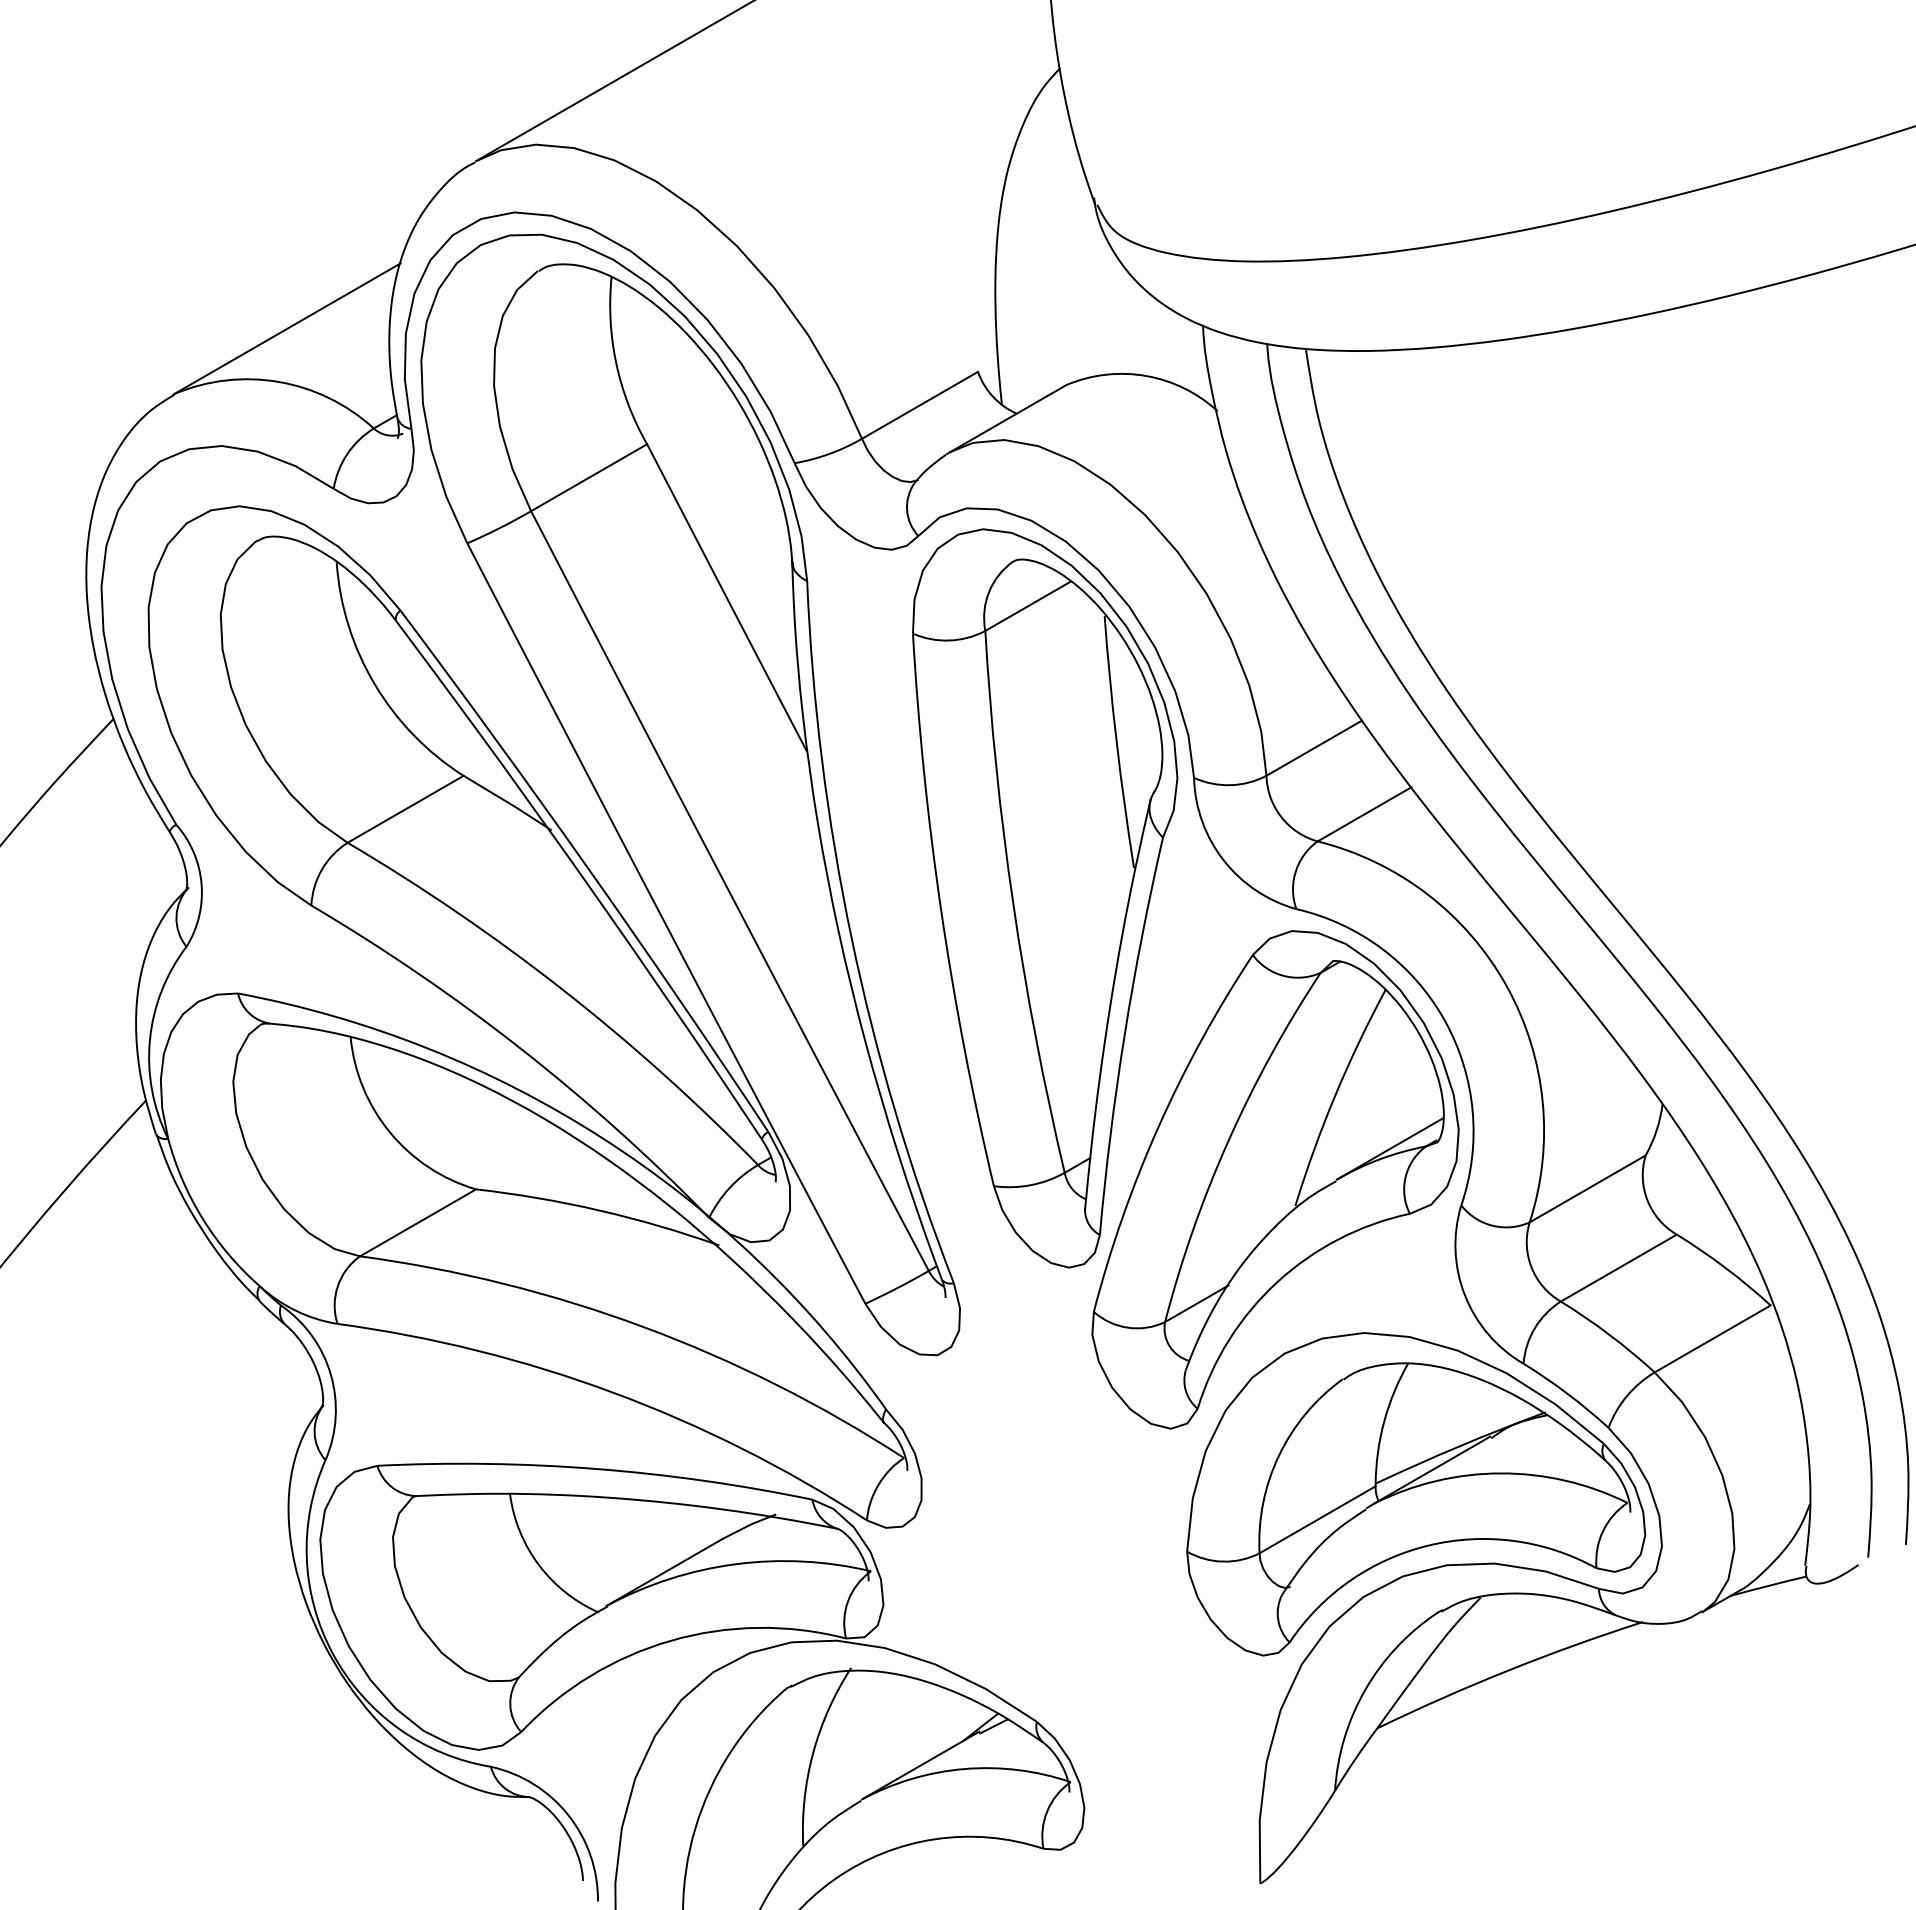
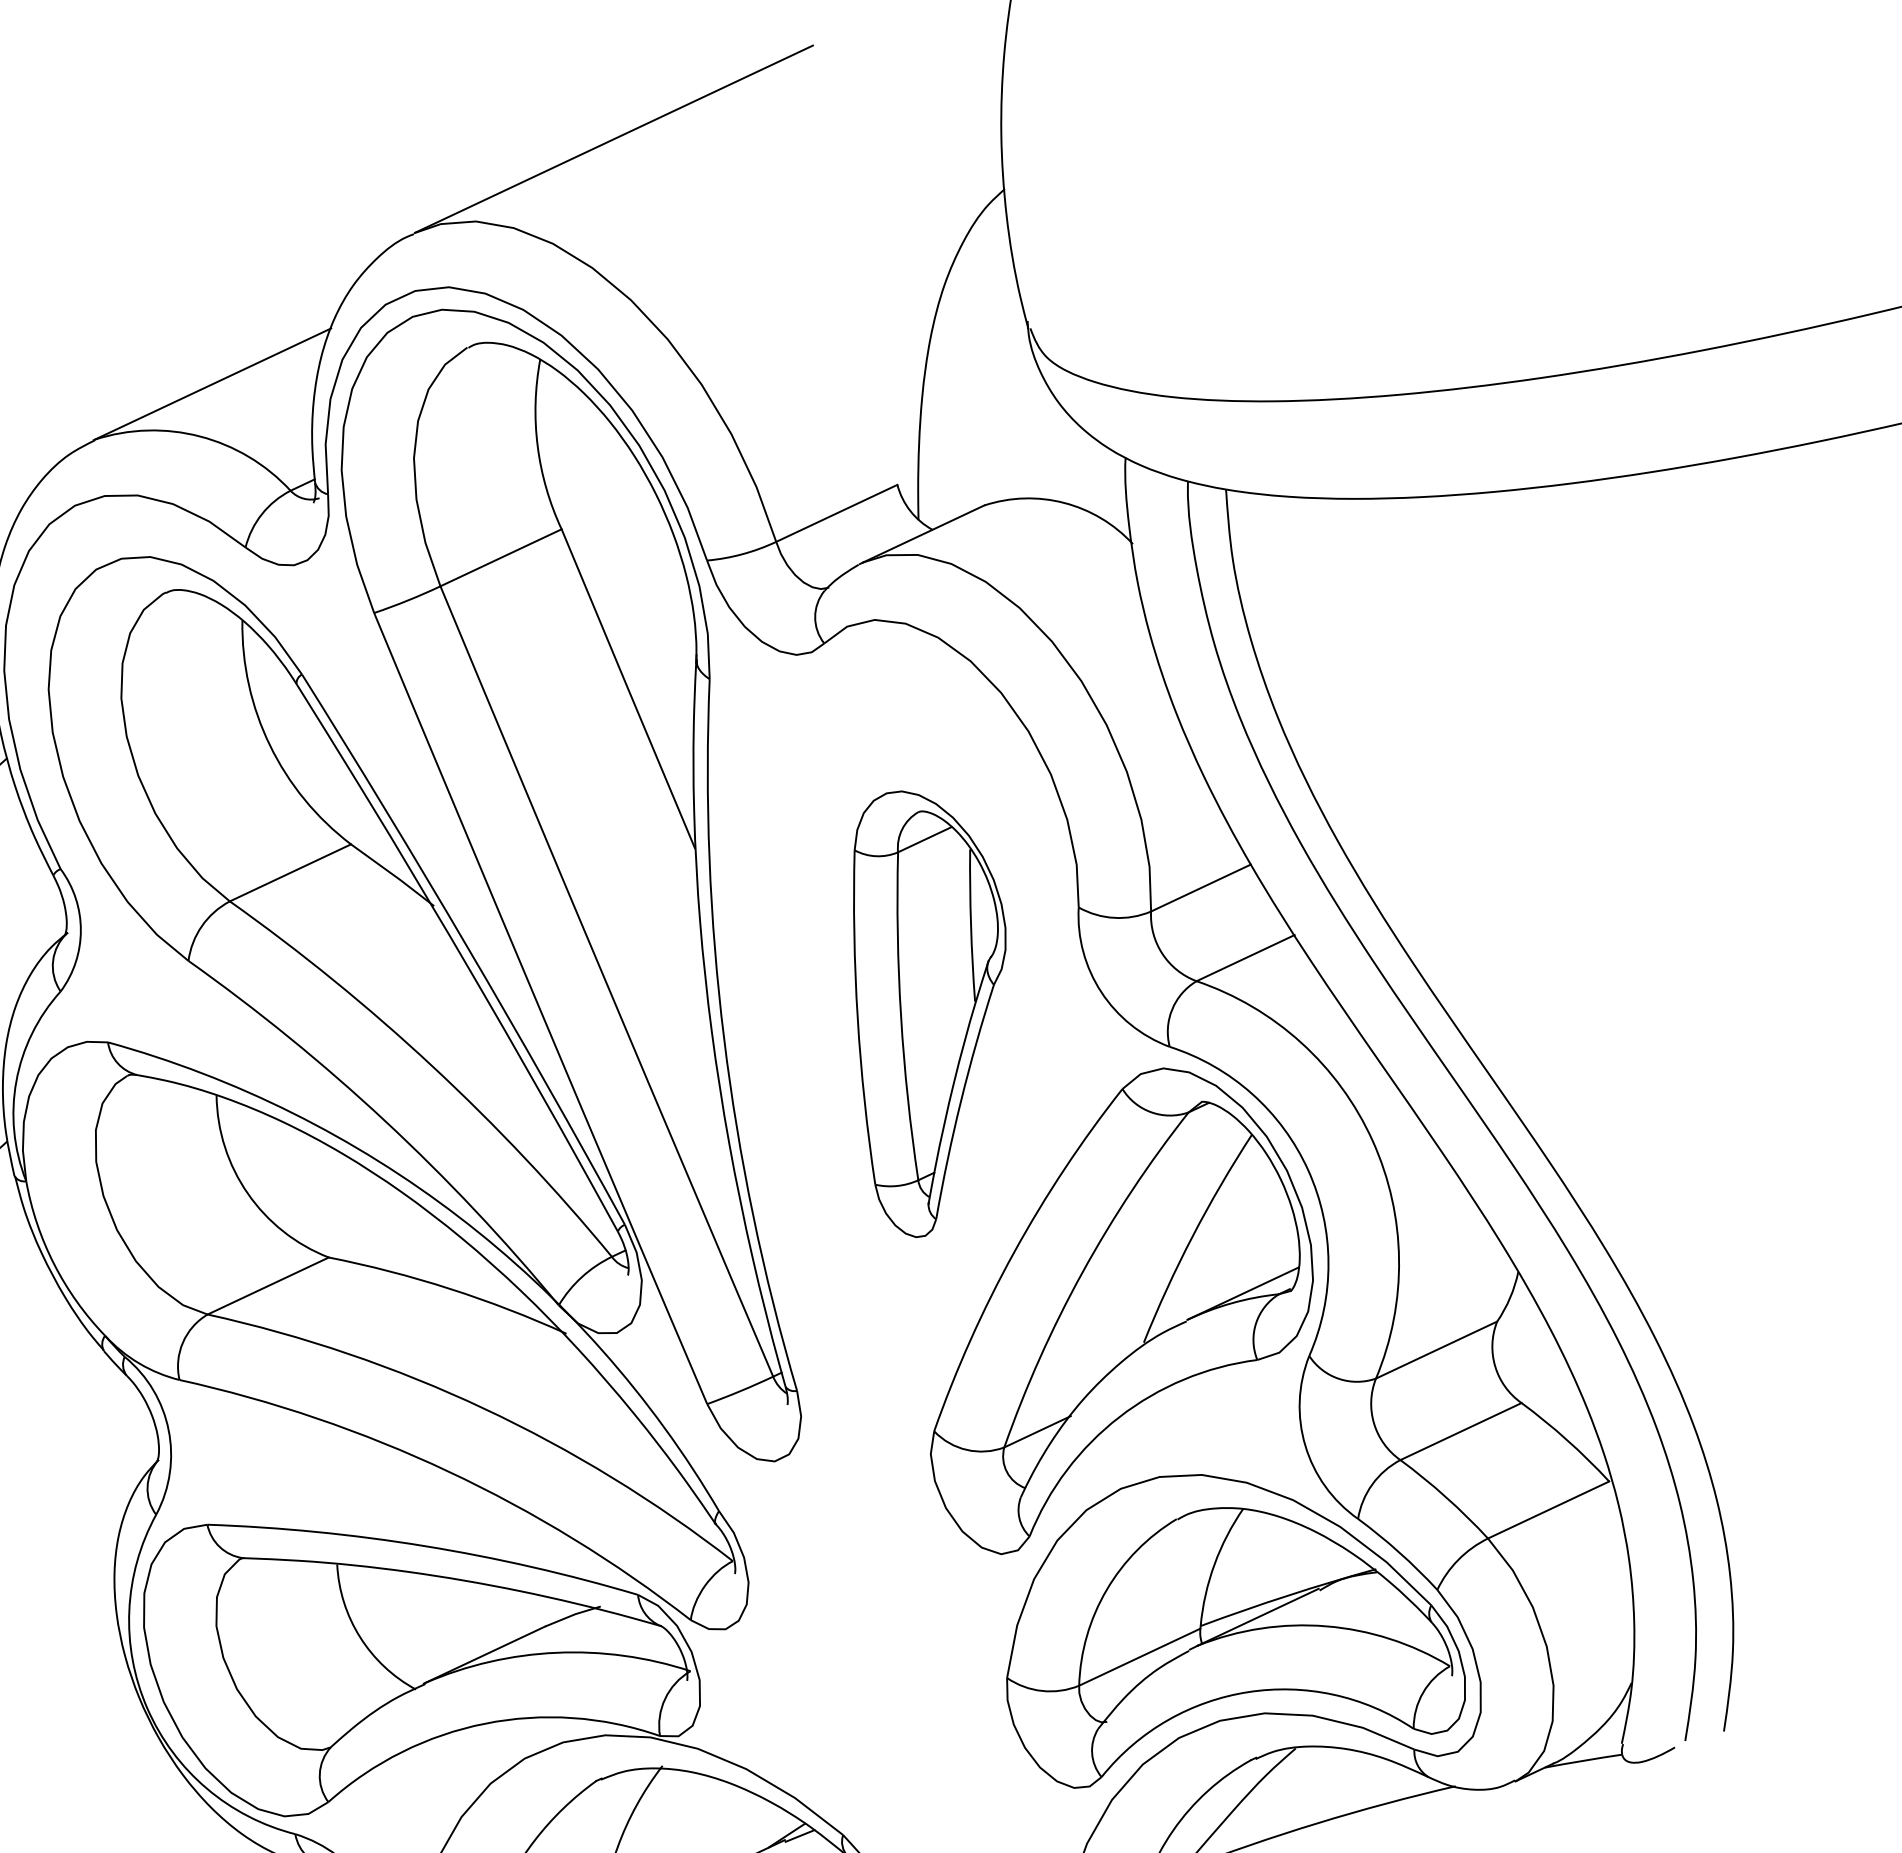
part: (1045, 898) -> (920, 1015), size x0.6

